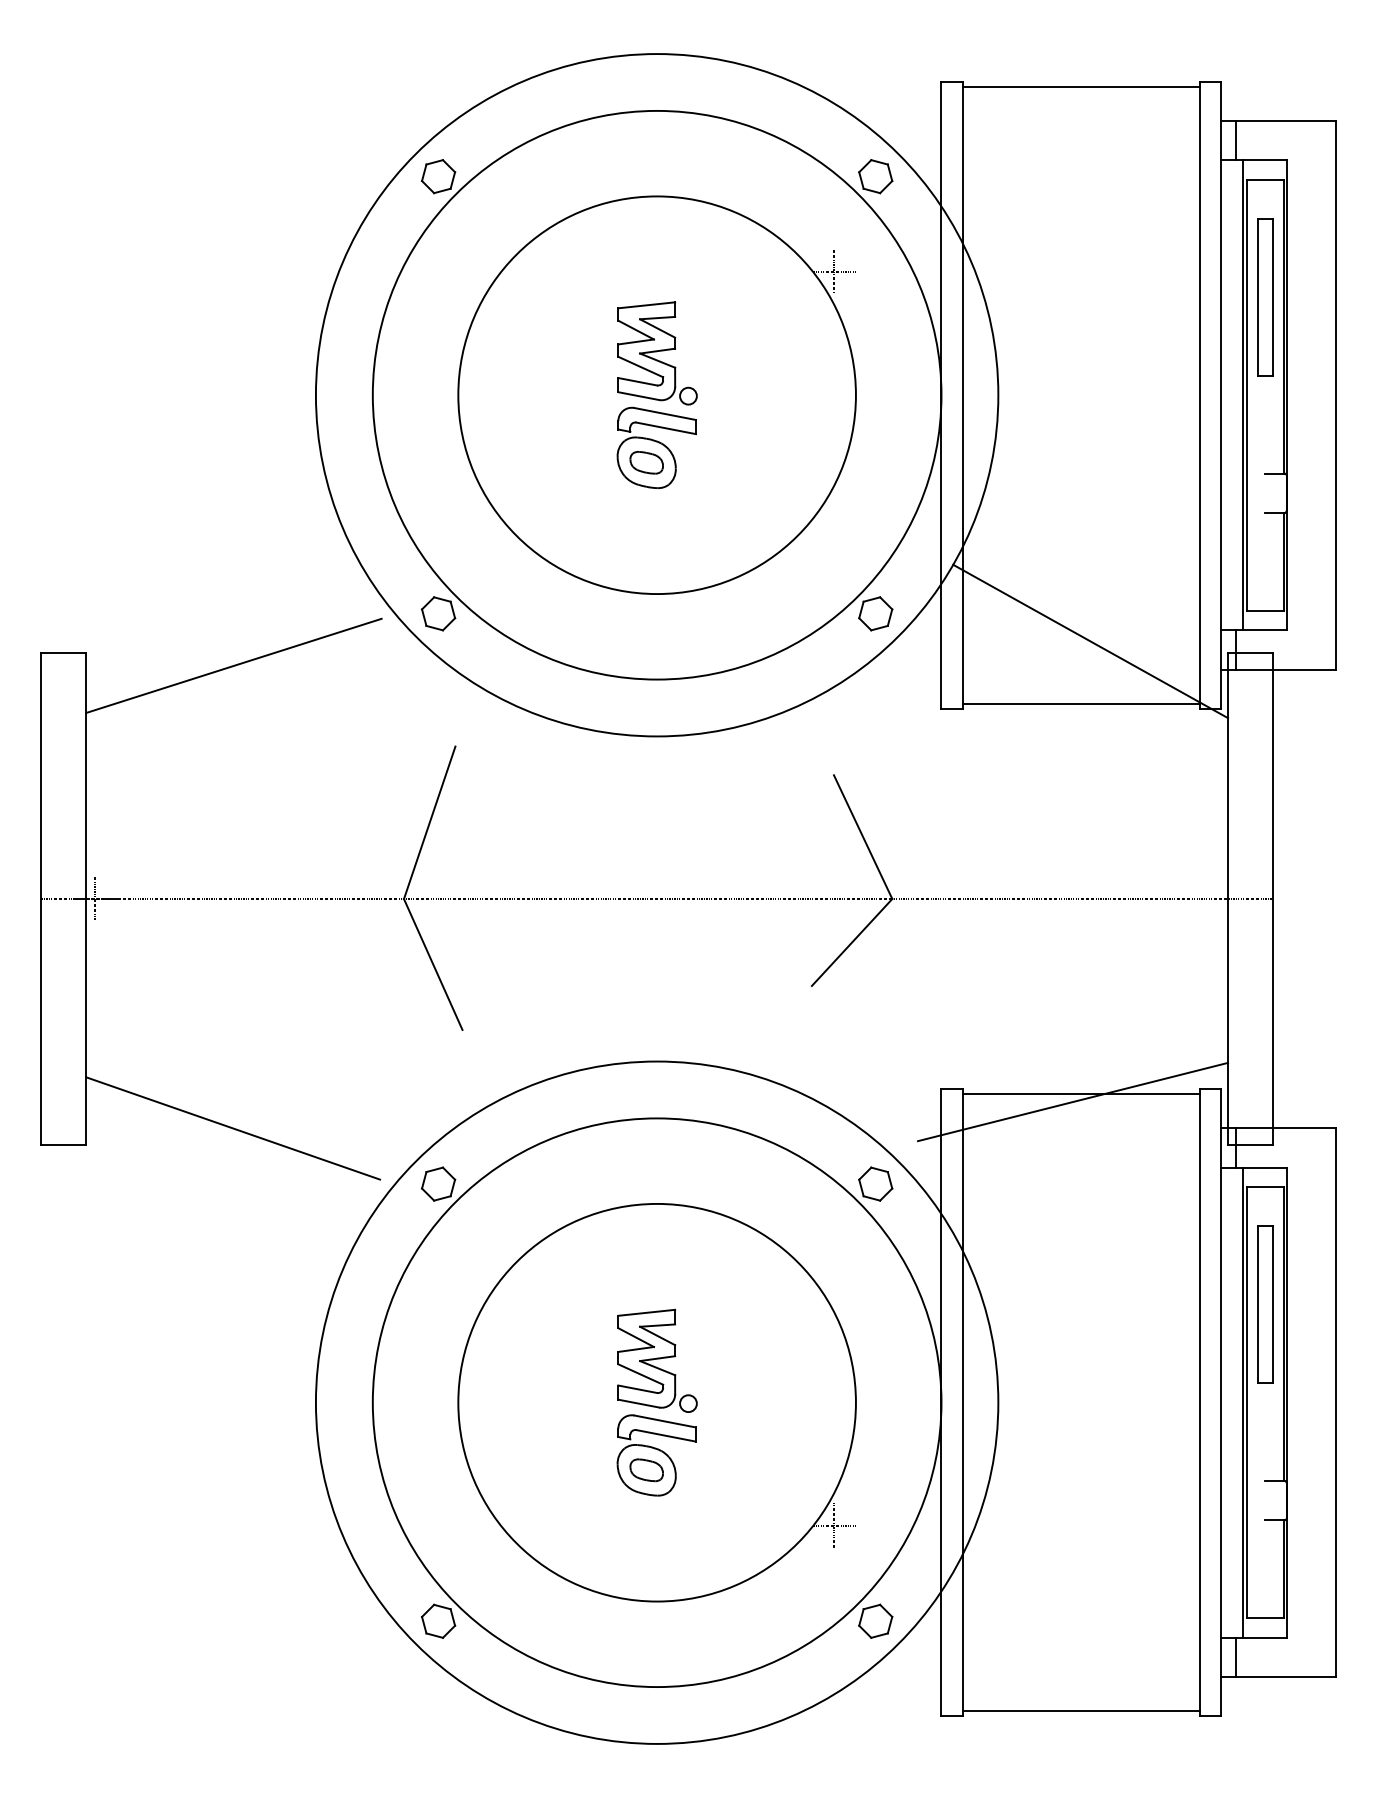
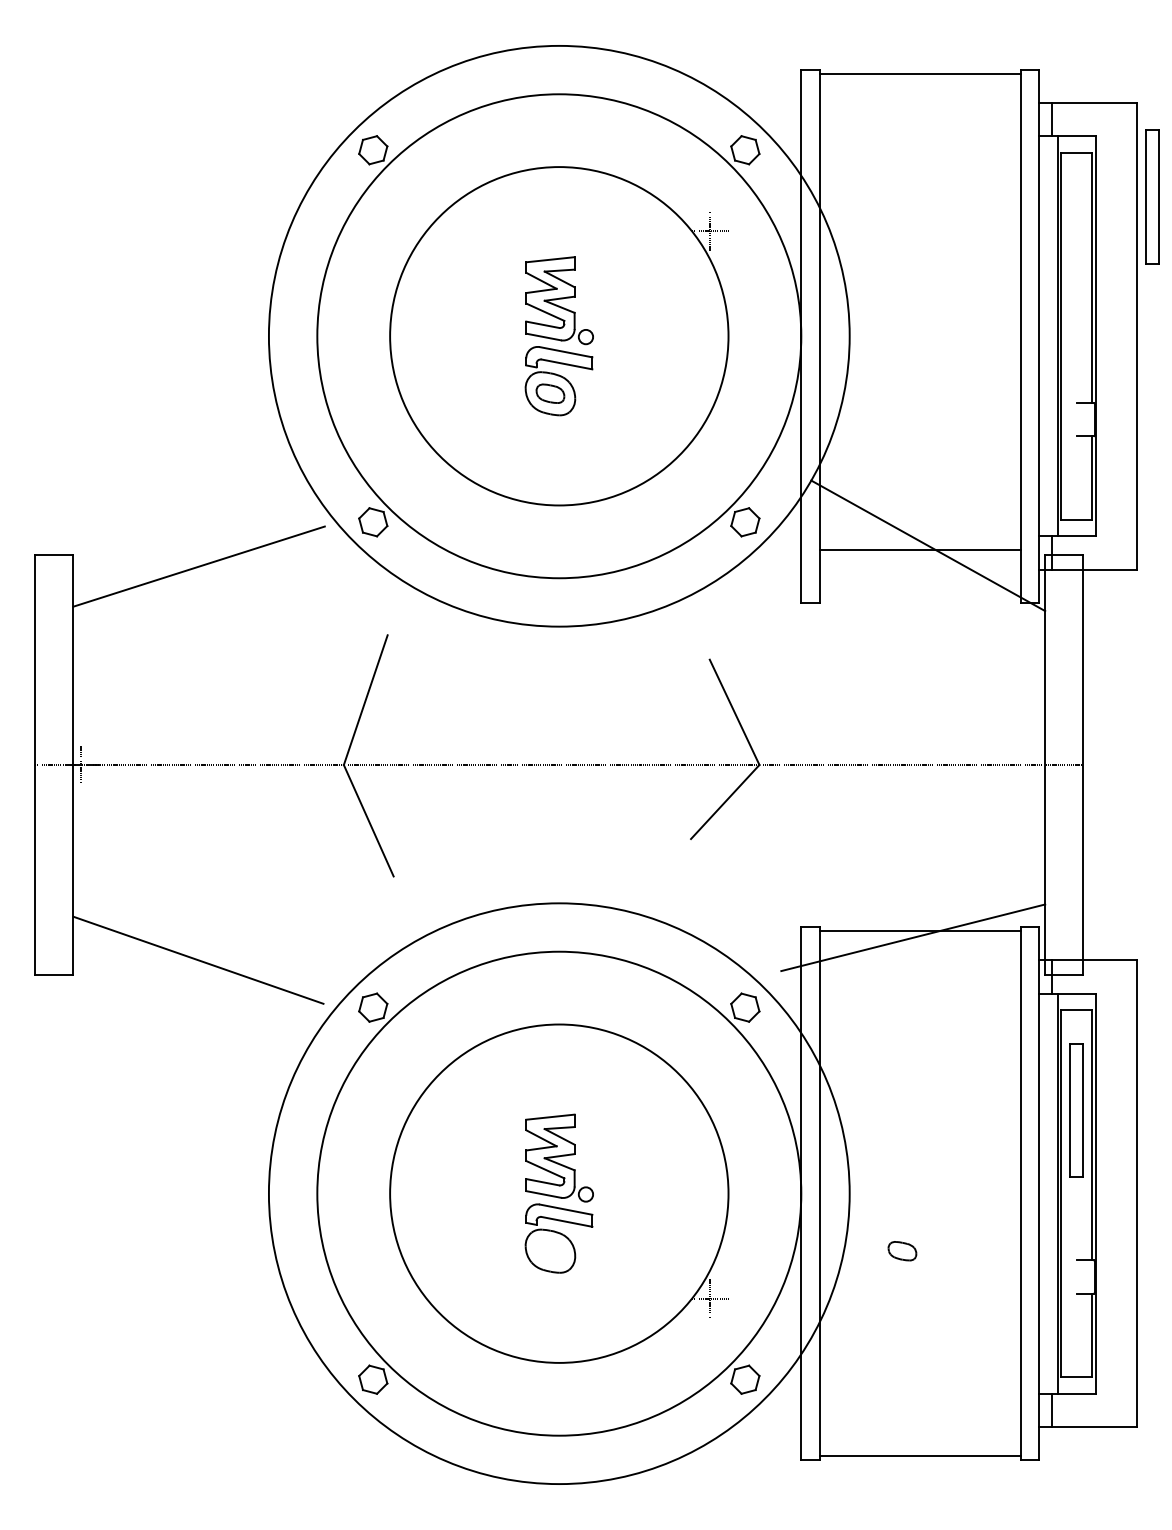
part: (1264, 296) -> (1152, 196), moved
line: (1081, 703) -> (920, 549), moved
part: (646, 1470) -> (902, 1251), moved

